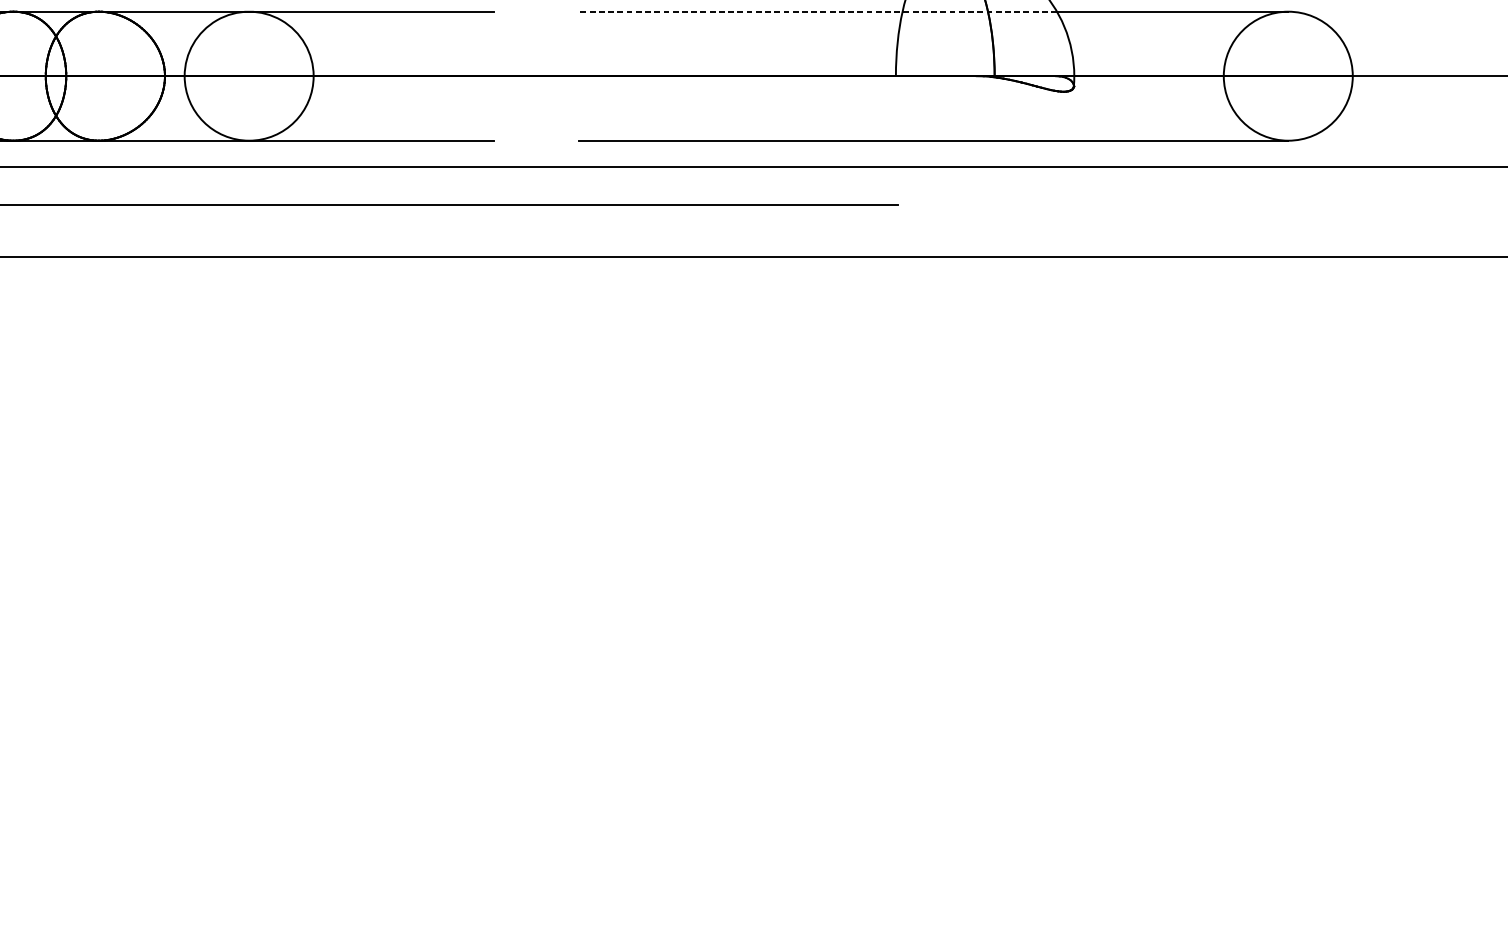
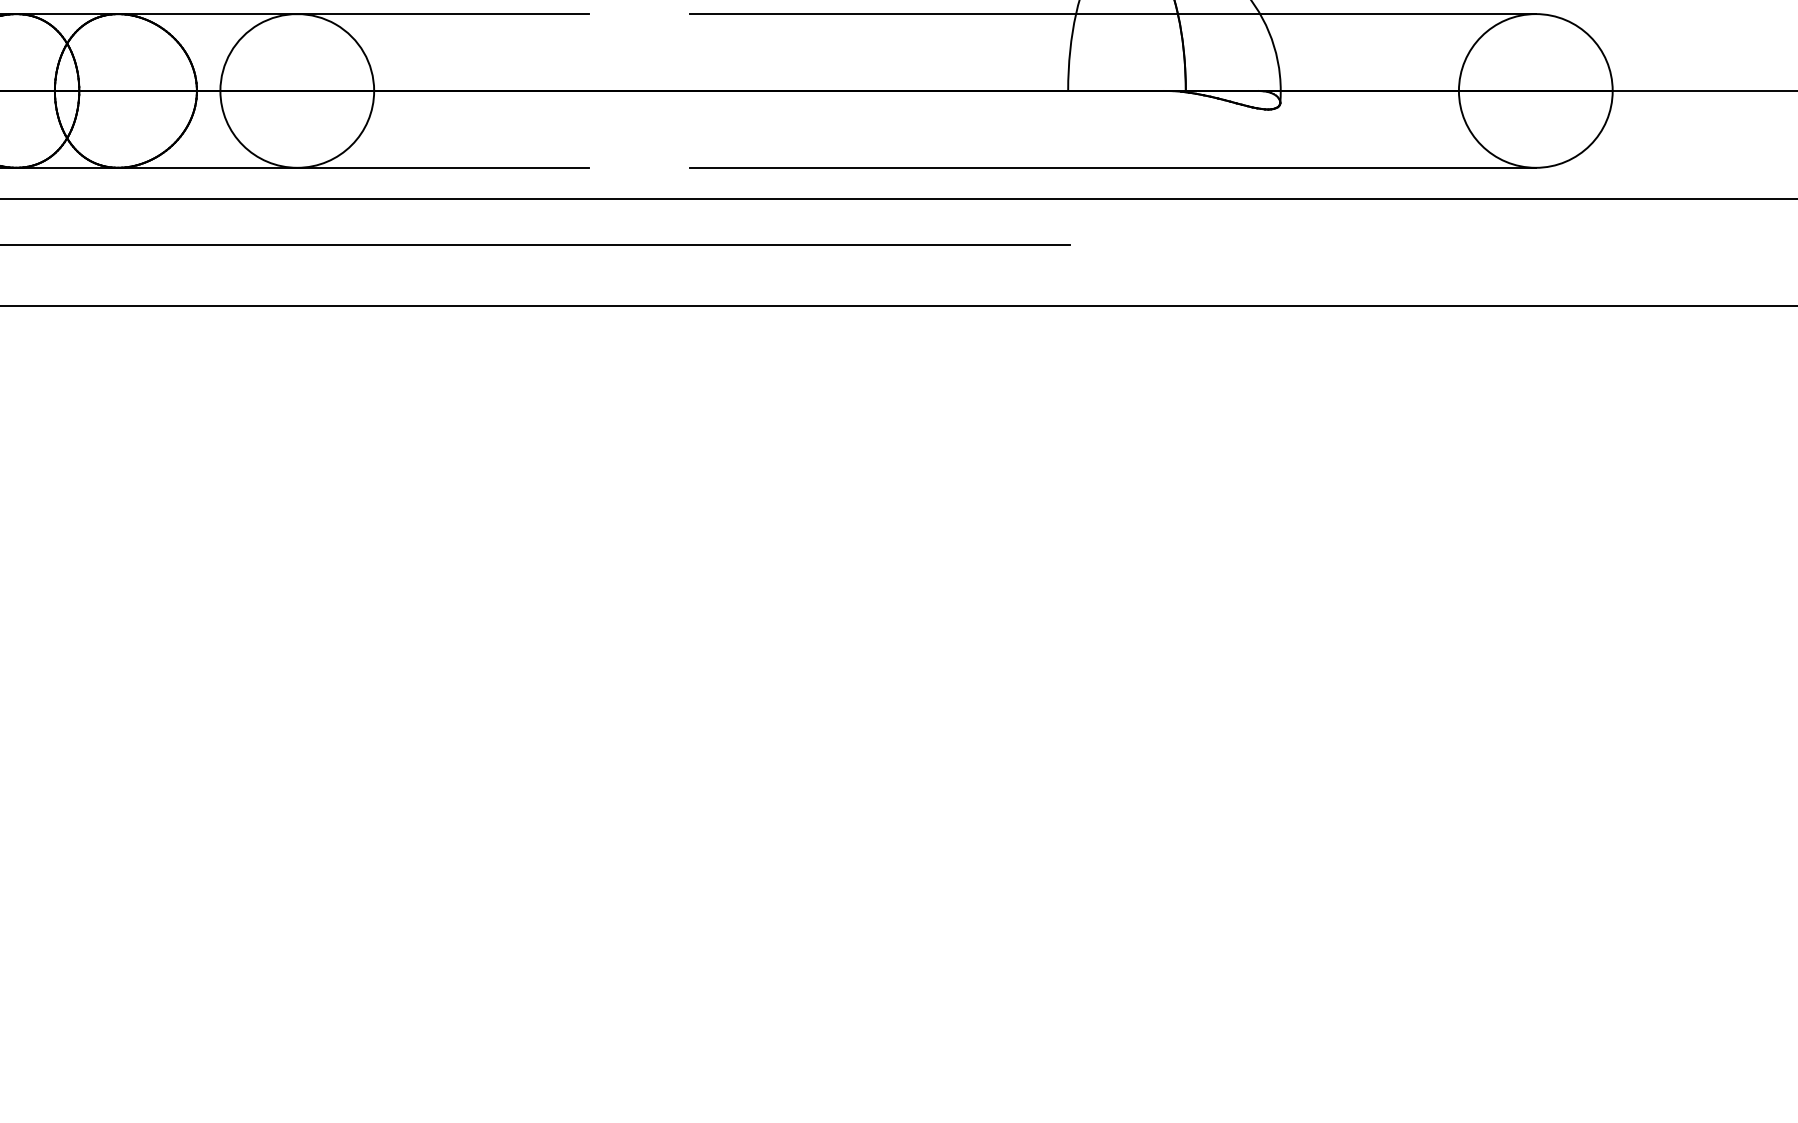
line: (818, 12) -> (975, 14), dashed -> solid

